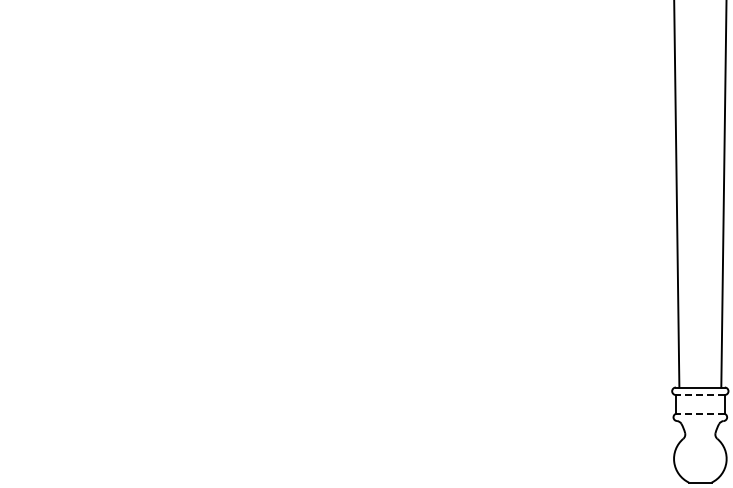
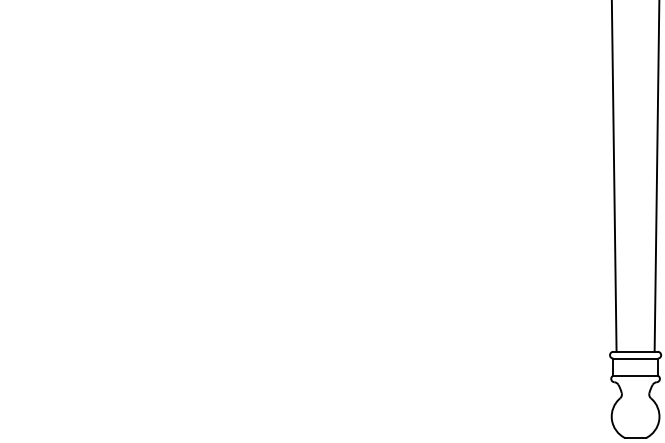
line: (699, 395) -> (634, 359), dashed -> solid
line: (699, 413) -> (634, 375), dashed -> solid

